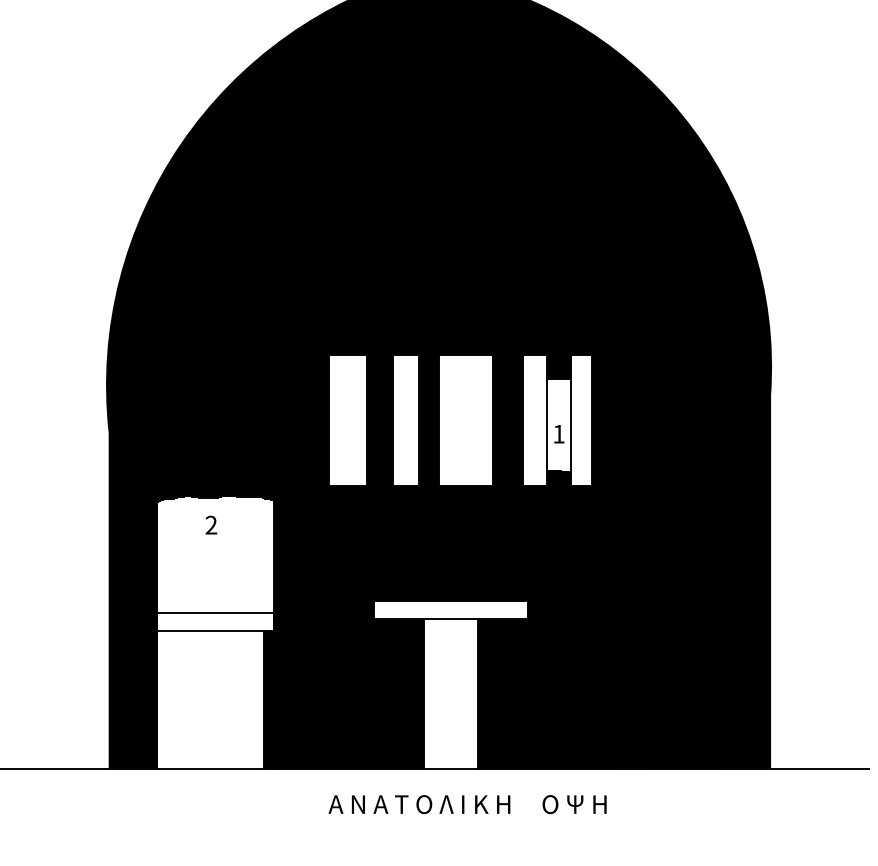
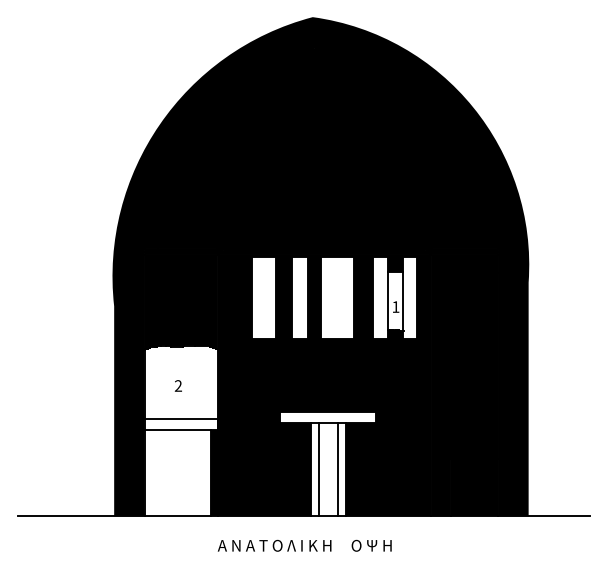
text: (209, 524) -> (177, 385), moved
line: (436, 693) -> (319, 469), added
line: (465, 693) -> (337, 469), added
text: (467, 804) -> (304, 545), moved

